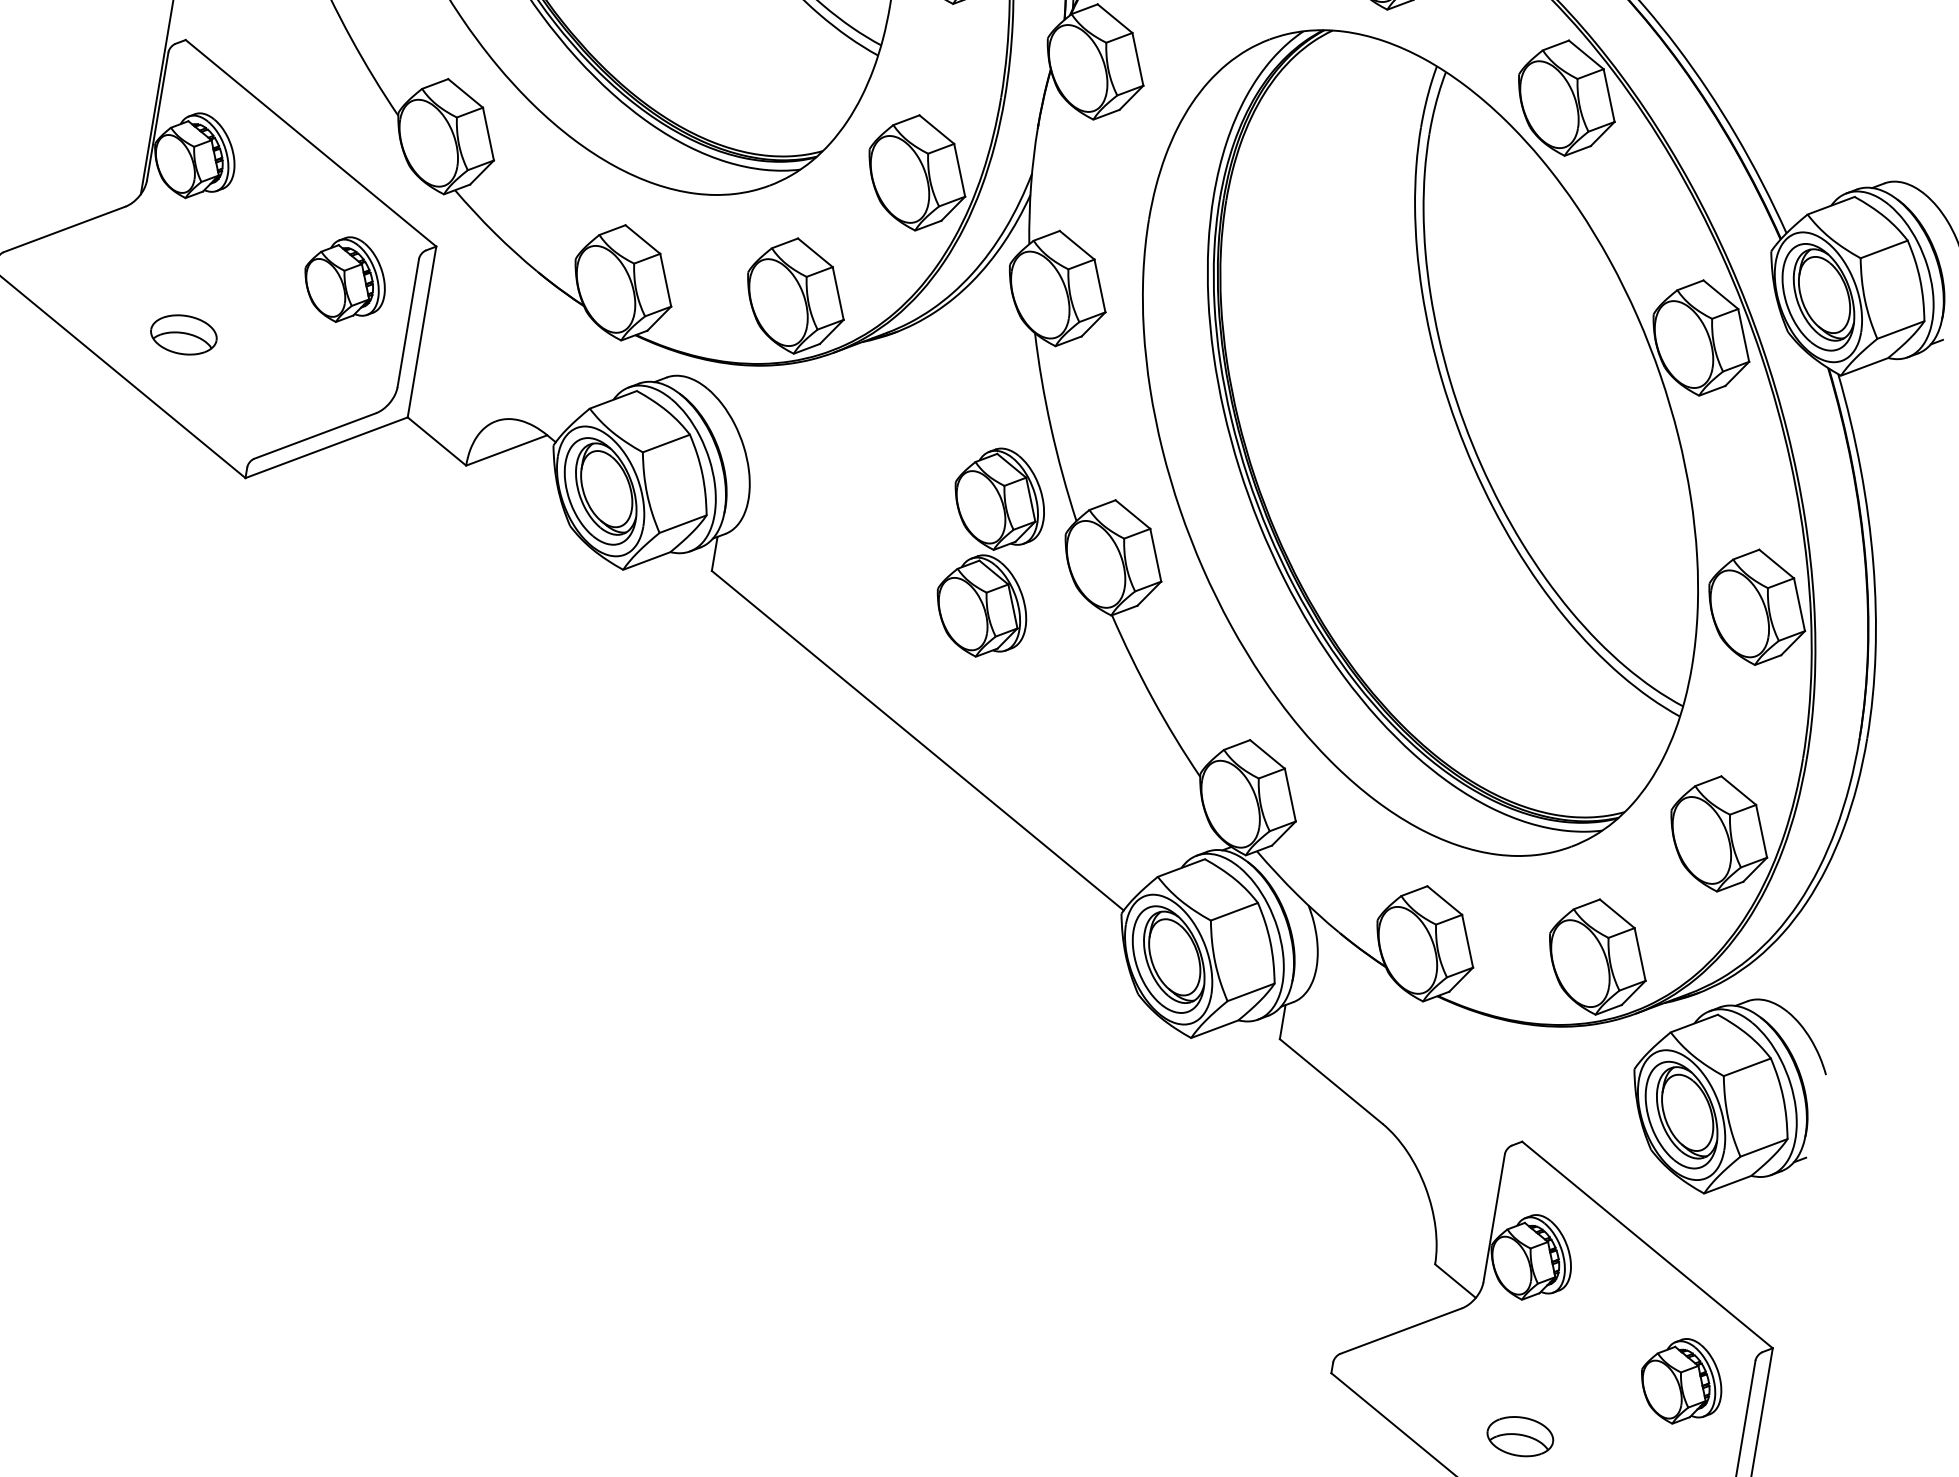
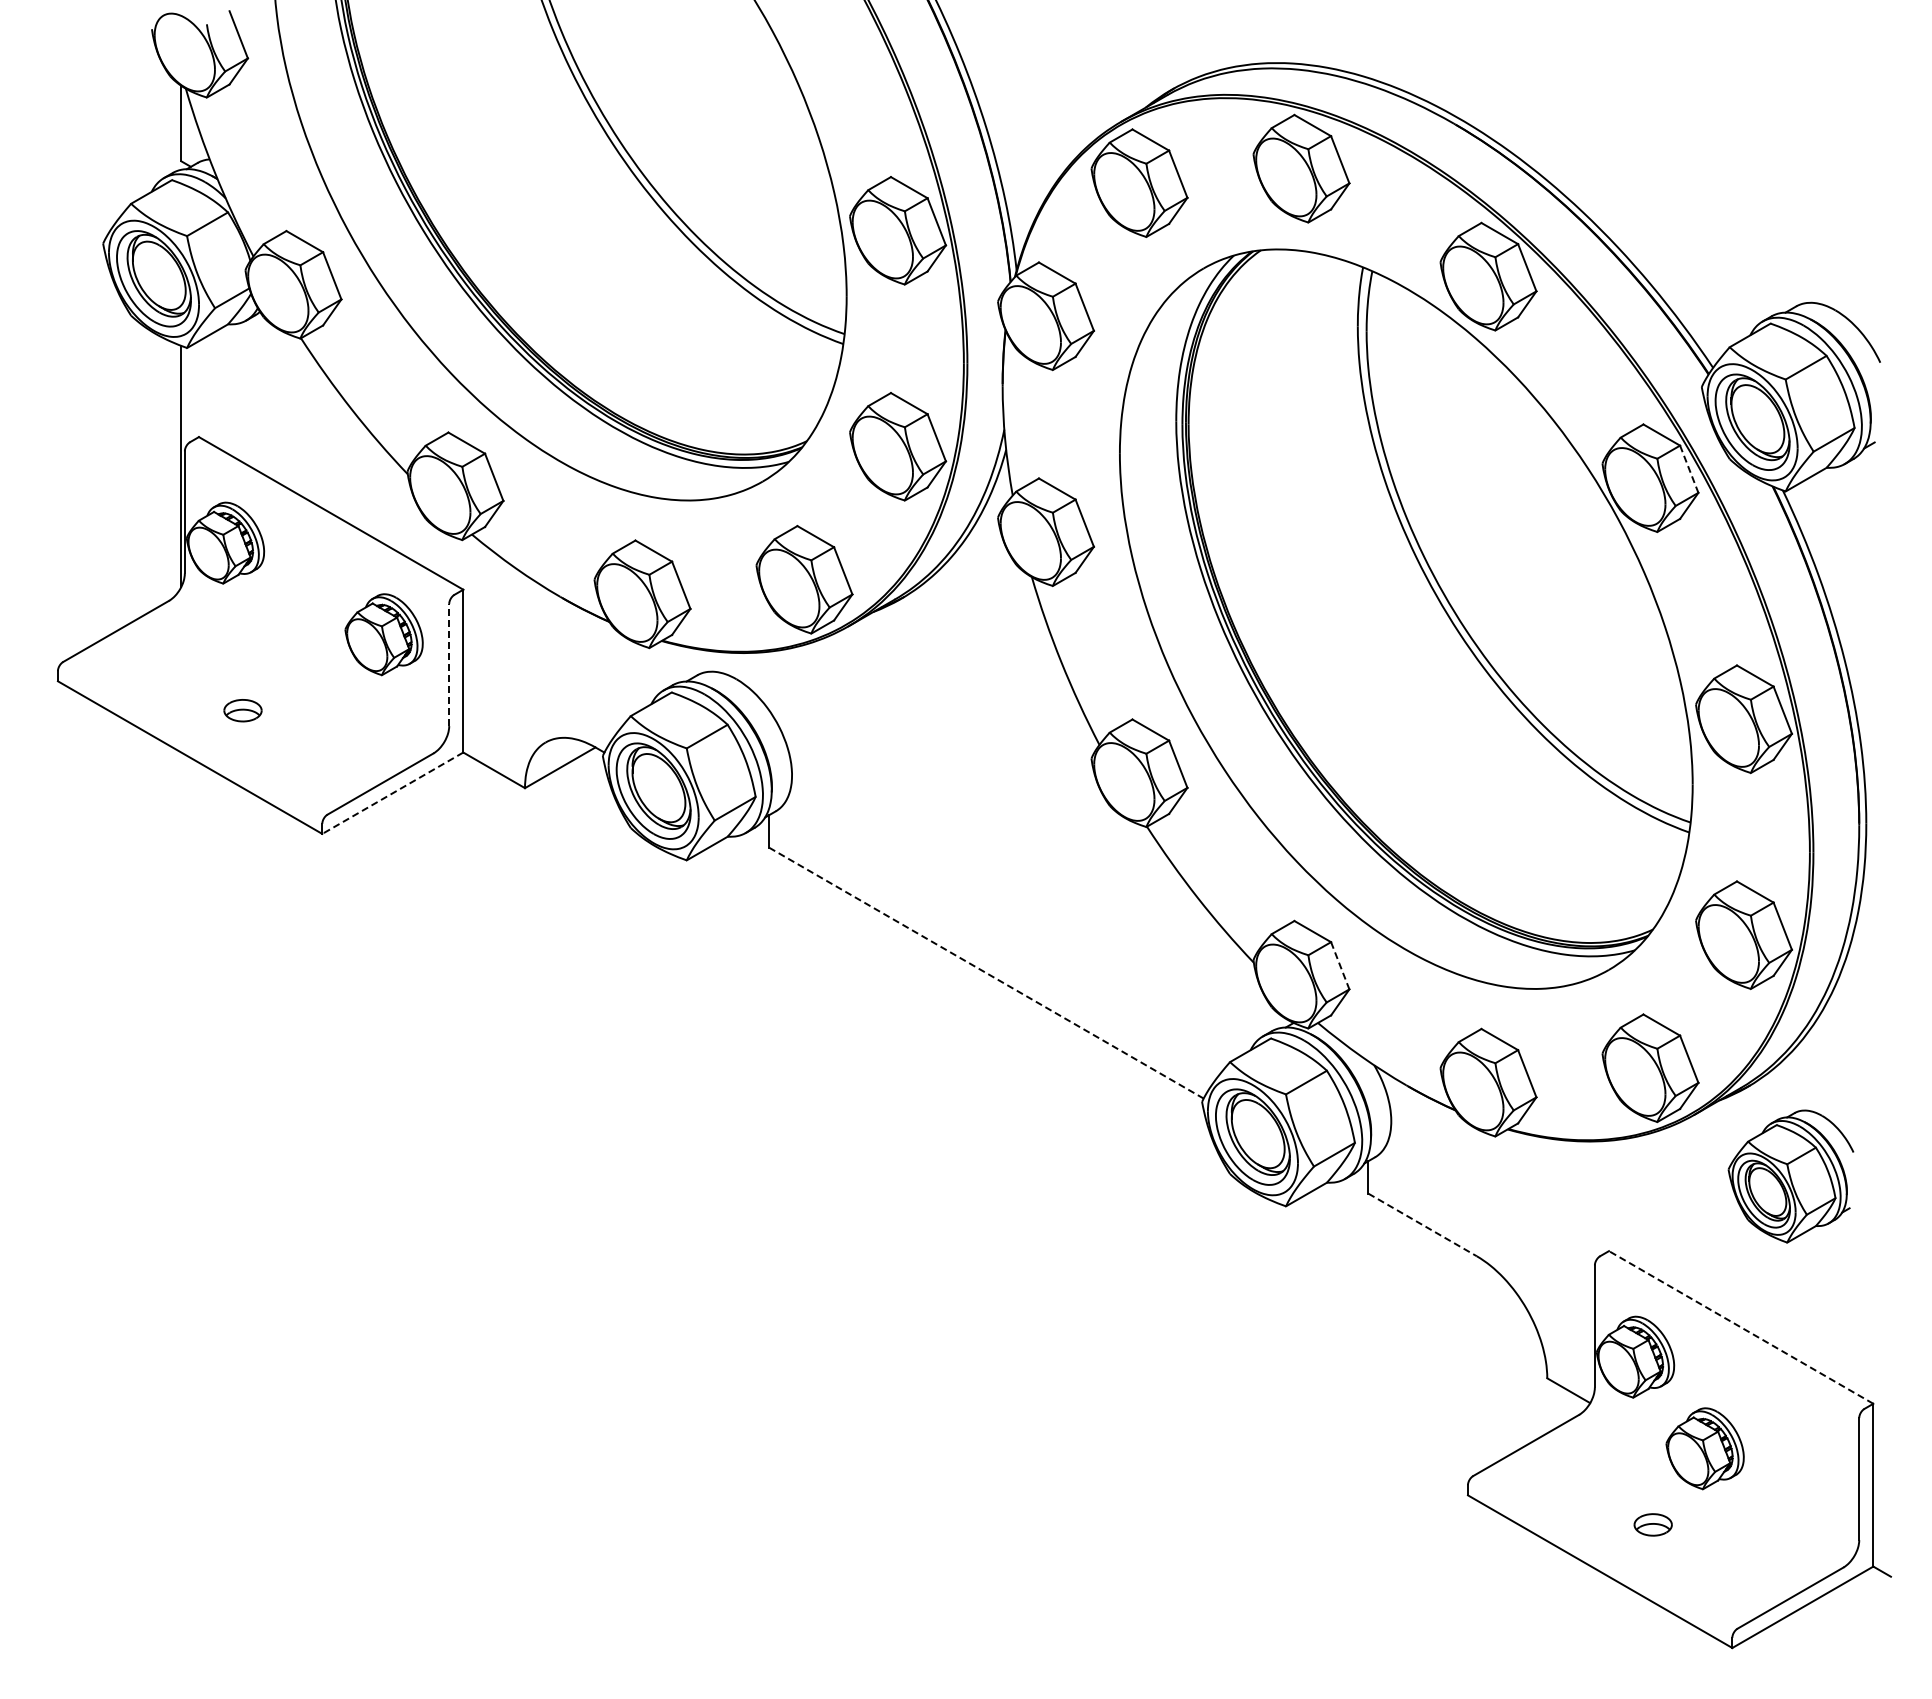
line: (408, 322) -> (449, 664), solid -> dashed
part: (183, 334) -> (242, 710), size x0.6
line: (1743, 335) -> (1689, 469), solid -> dashed
line: (326, 447) -> (392, 793), solid -> dashed
part: (990, 552) -> (1024, 787), removed
line: (917, 741) -> (986, 973), solid -> dashed
line: (1290, 795) -> (1340, 966), solid -> dashed
line: (1331, 1081) -> (1422, 1224), solid -> dashed
part: (1725, 1095) -> (1790, 1176), size x0.7
line: (1647, 1245) -> (1741, 1327), solid -> dashed
part: (1681, 1381) -> (1704, 1448), moved
part: (1520, 1436) -> (1653, 1524), size x0.6

